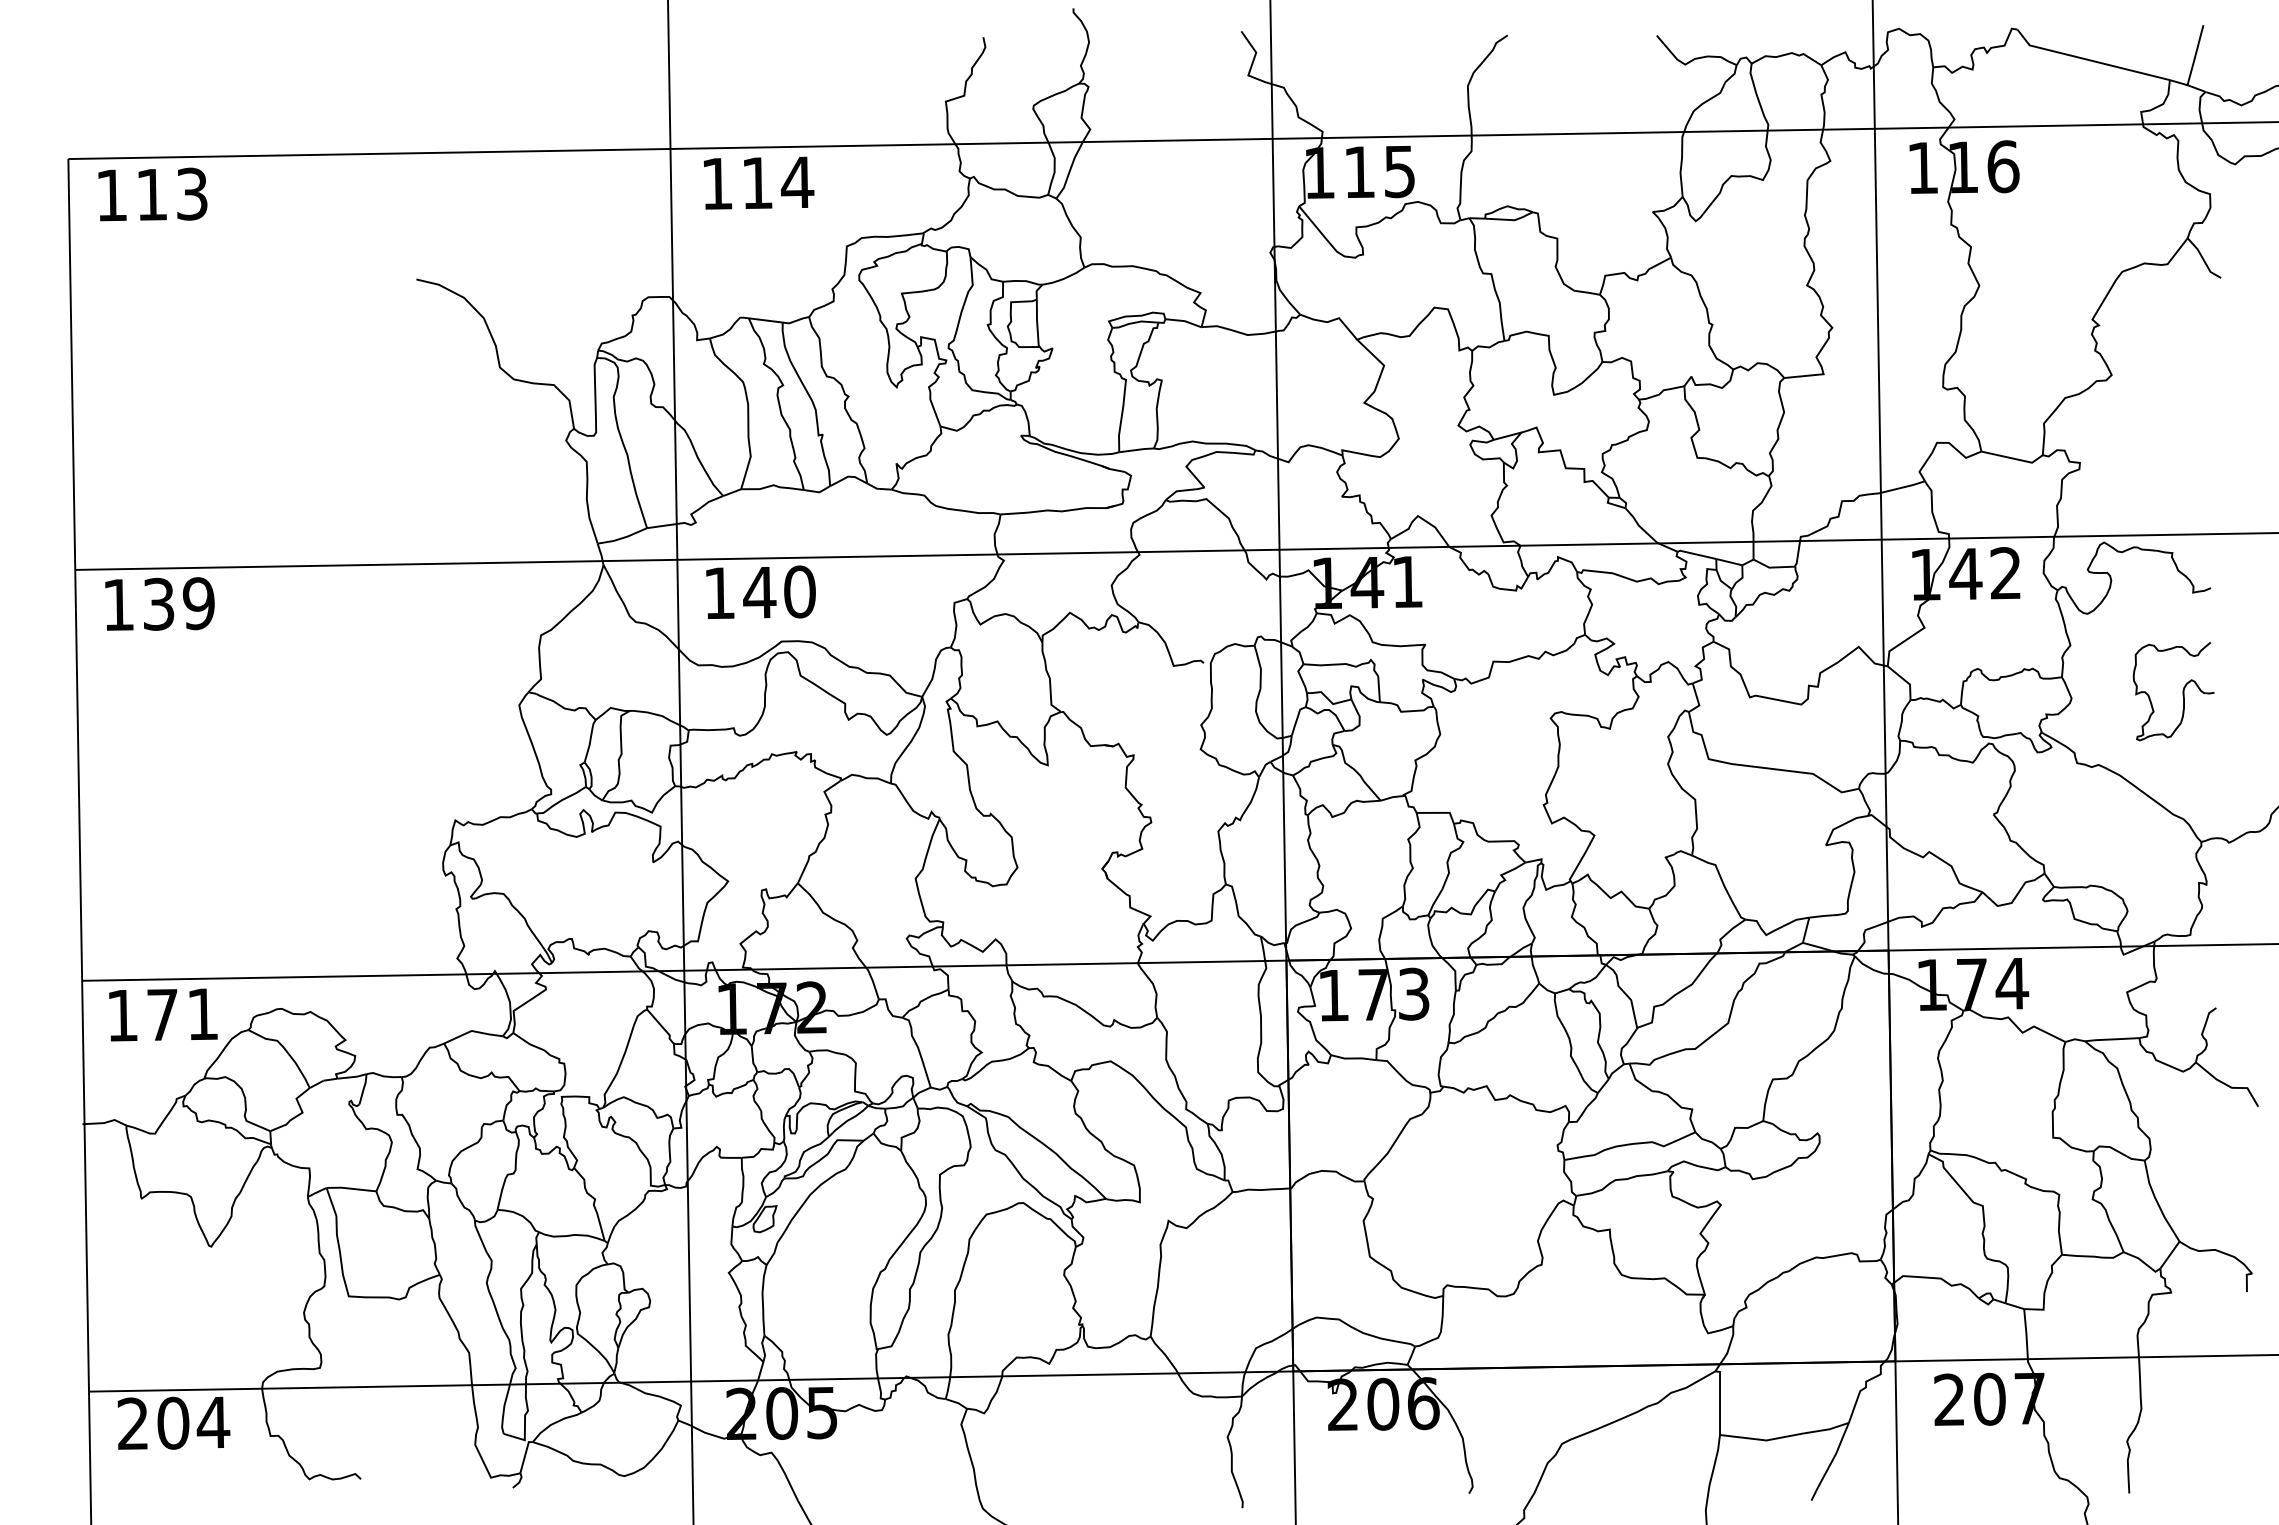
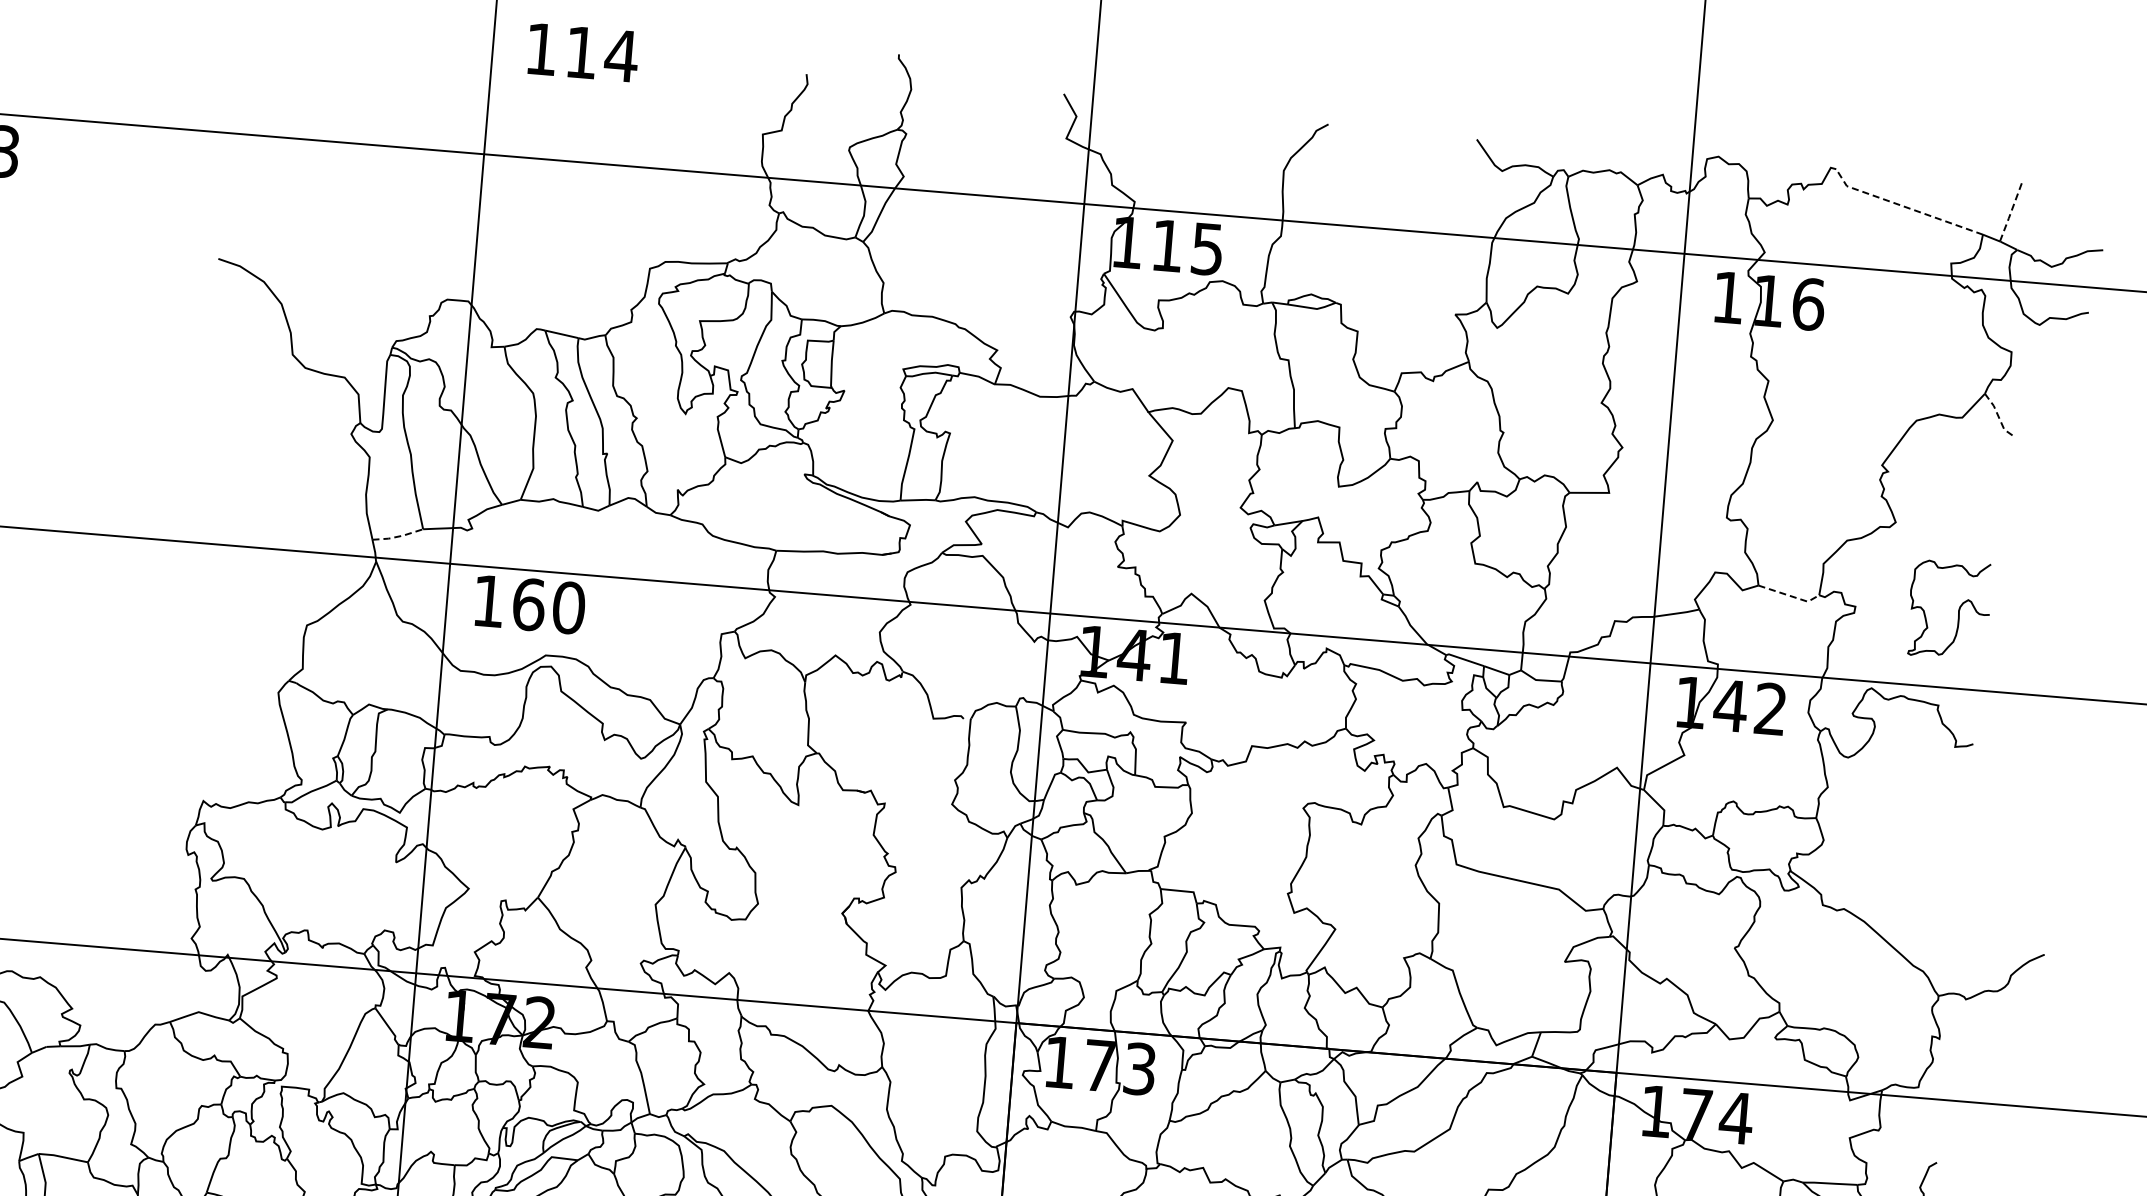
line: (2195, 56) -> (2010, 213), solid -> dashed
line: (2088, 60) -> (1903, 207), solid -> dashed
text: (759, 182) -> (583, 52), moved
line: (2203, 260) -> (1998, 417), solid -> dashed
line: (2014, 458) -> (1790, 595), solid -> dashed
line: (623, 537) -> (398, 536), solid -> dashed
text: (759, 592) -> (528, 604), 140 -> 160
curve: (2182, 691) -> (1958, 610), moved

